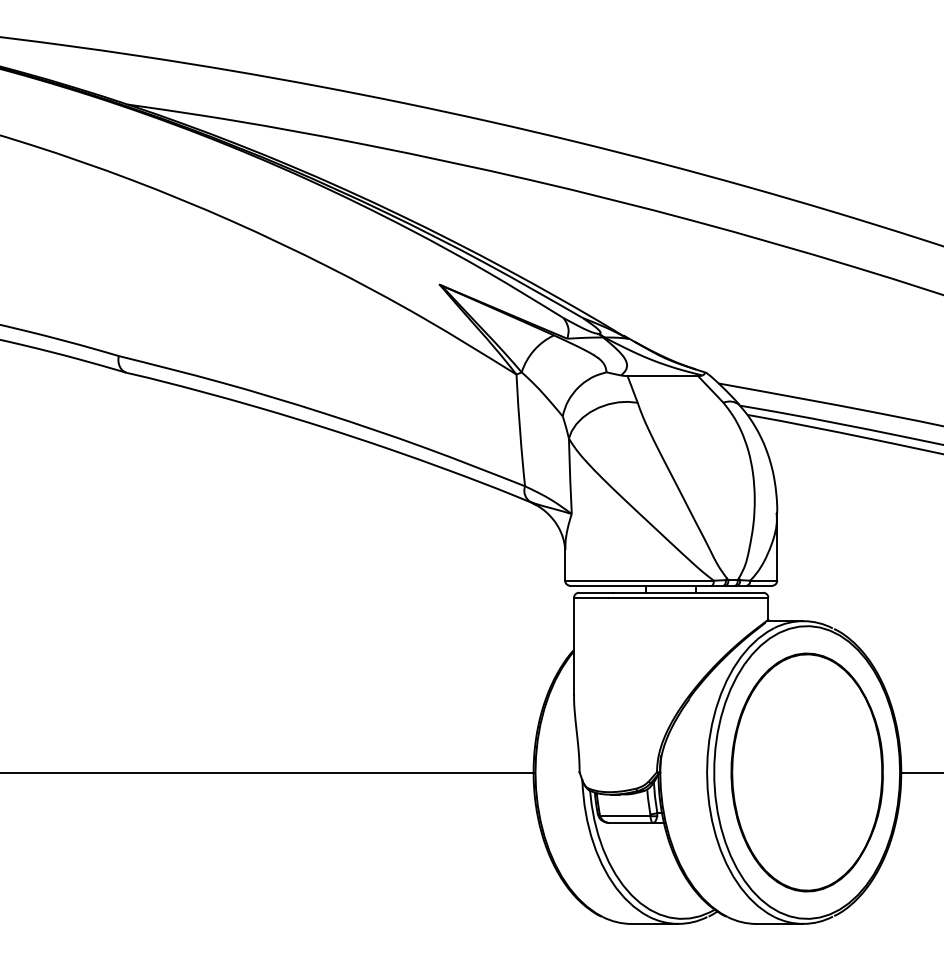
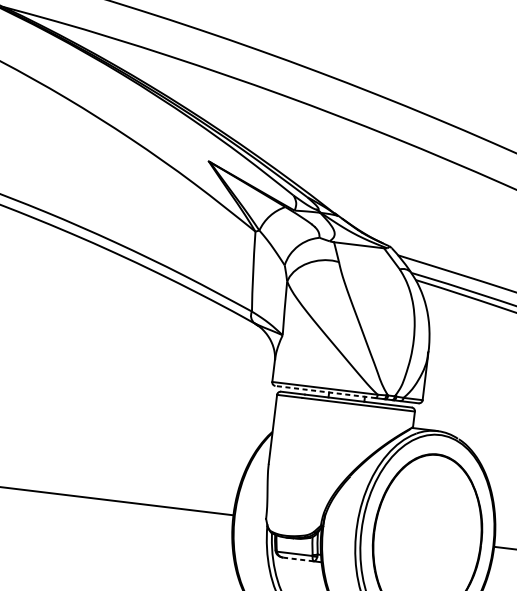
line: (641, 585) -> (326, 391), solid -> dashed
line: (630, 823) -> (297, 559), solid -> dashed

